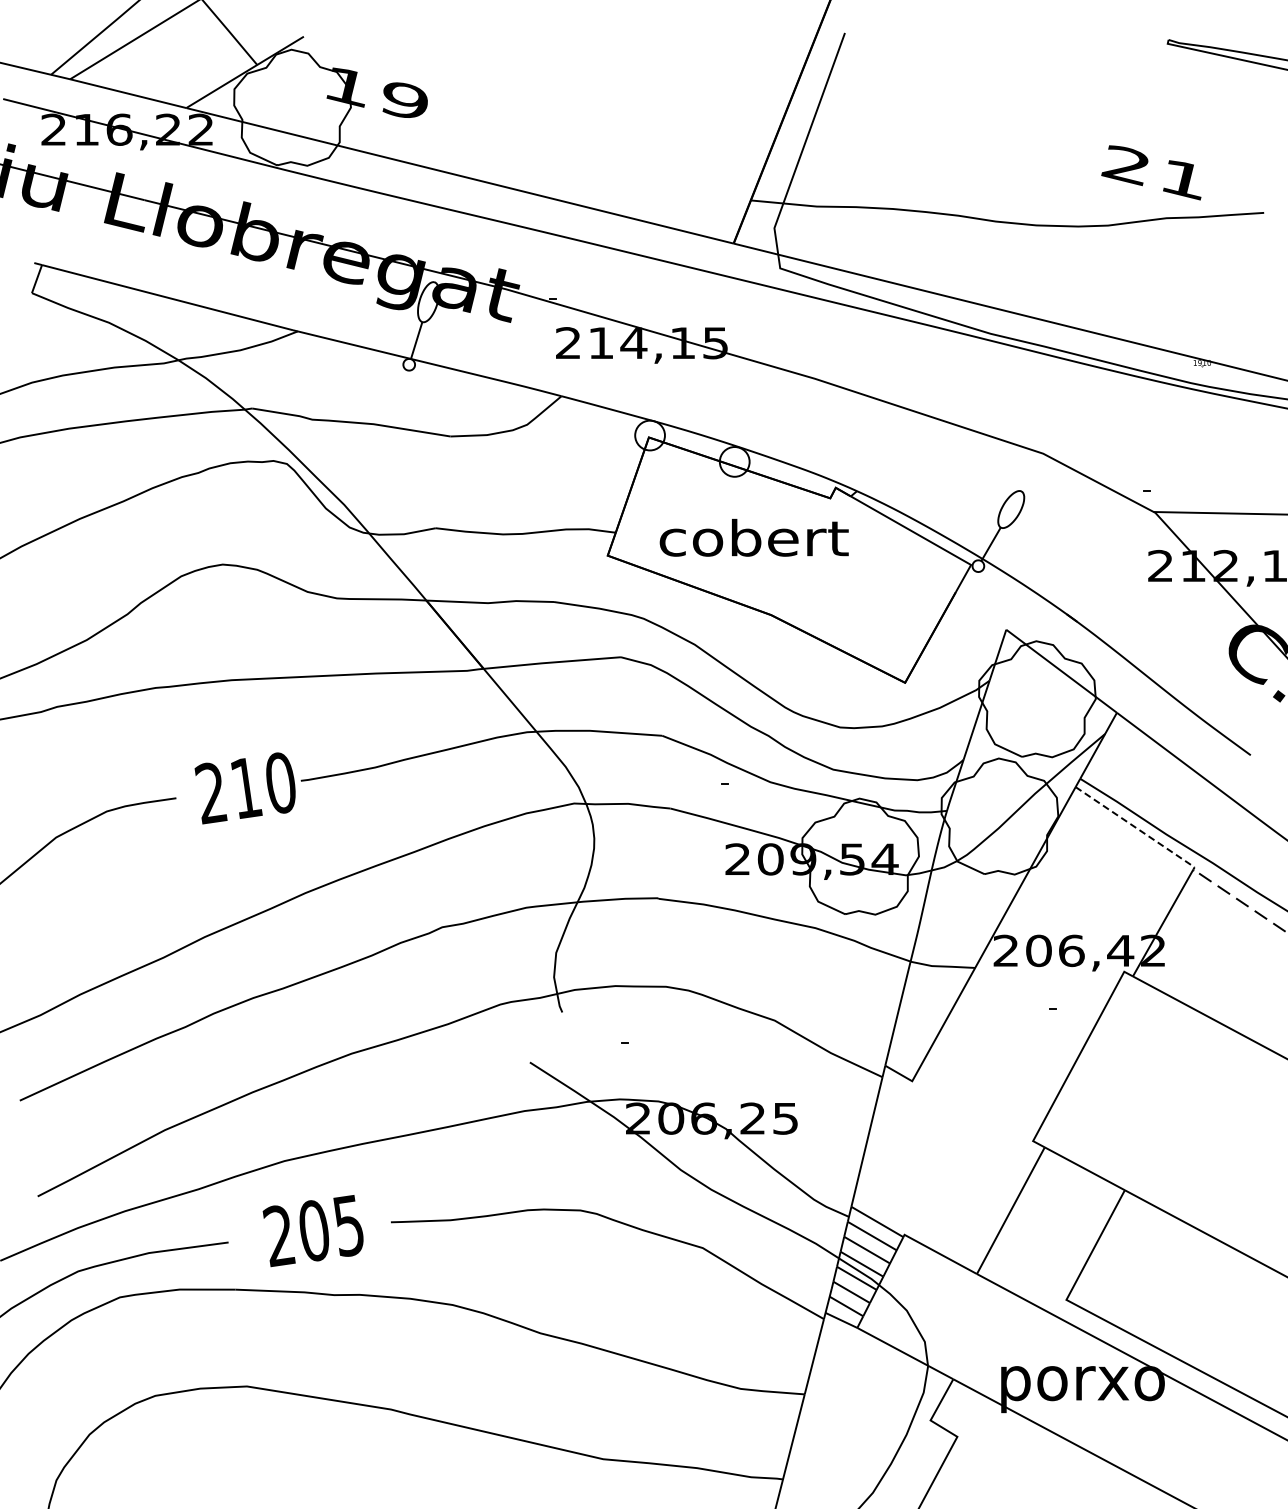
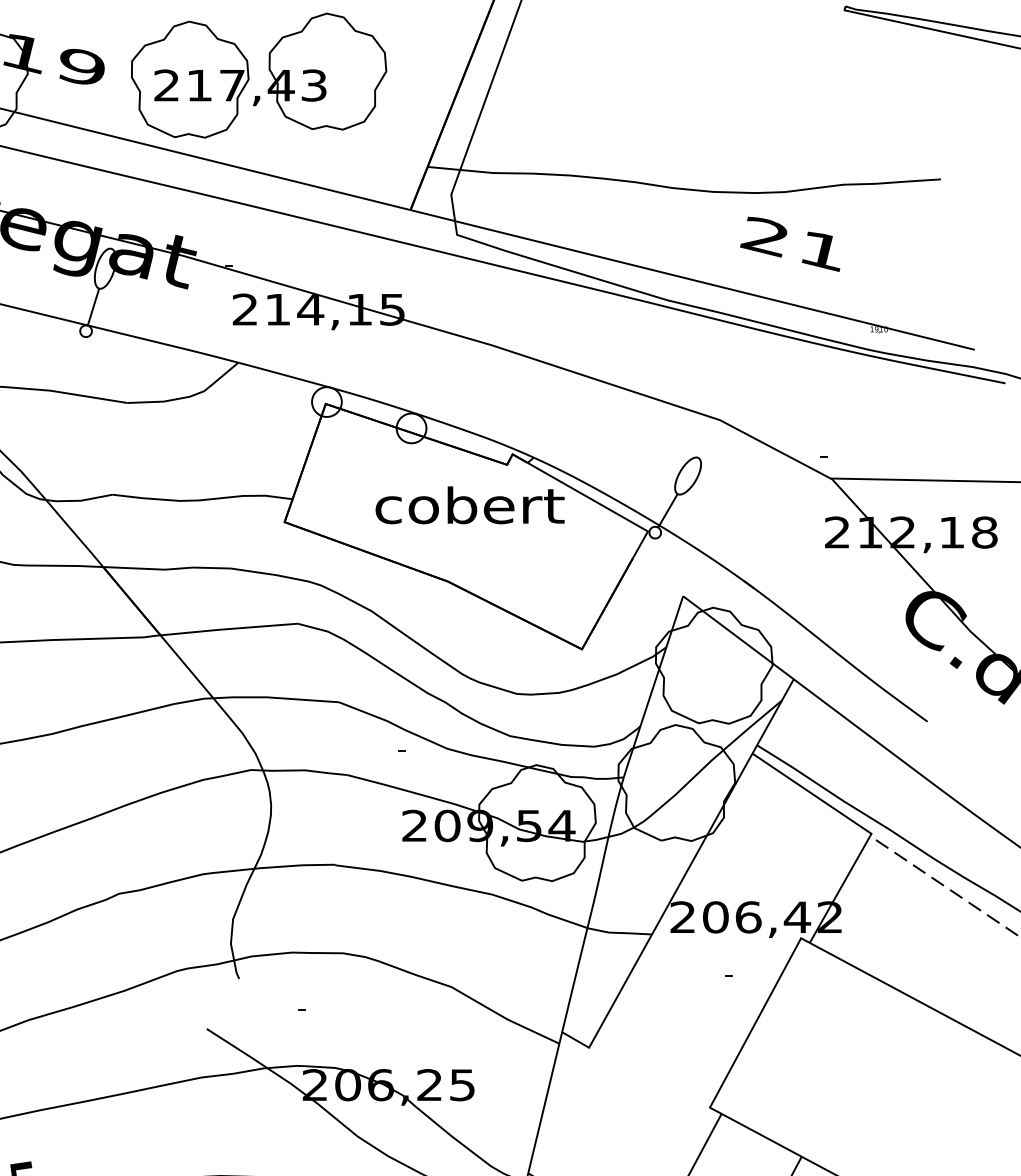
part: (572, 109) -> (249, 76), added
text: (1151, 172) -> (790, 244), moved
text: (753, 537) -> (469, 505), moved
line: (1136, 828) -> (813, 795), dashed -> solid

